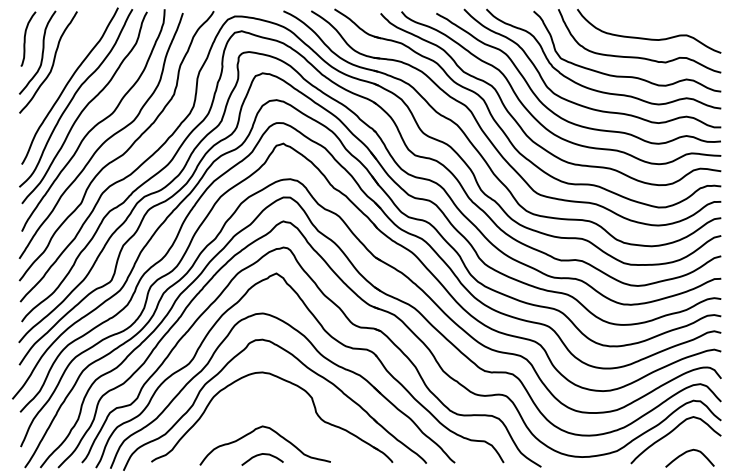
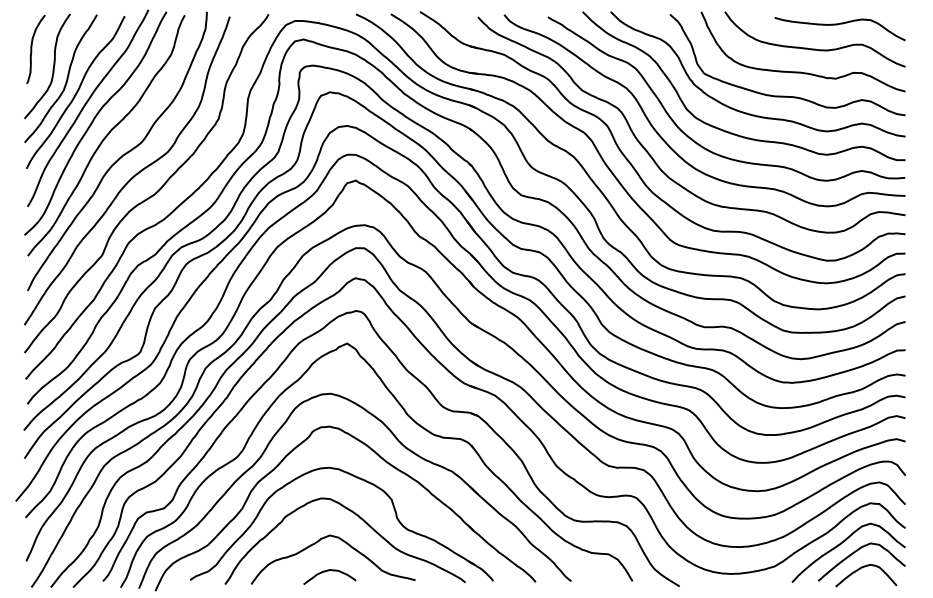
curve: (667, 20) -> (837, 25), added
curve: (59, 73) -> (75, 92), added
curve: (287, 413) -> (360, 519), added
curve: (680, 440) -> (854, 553), added

